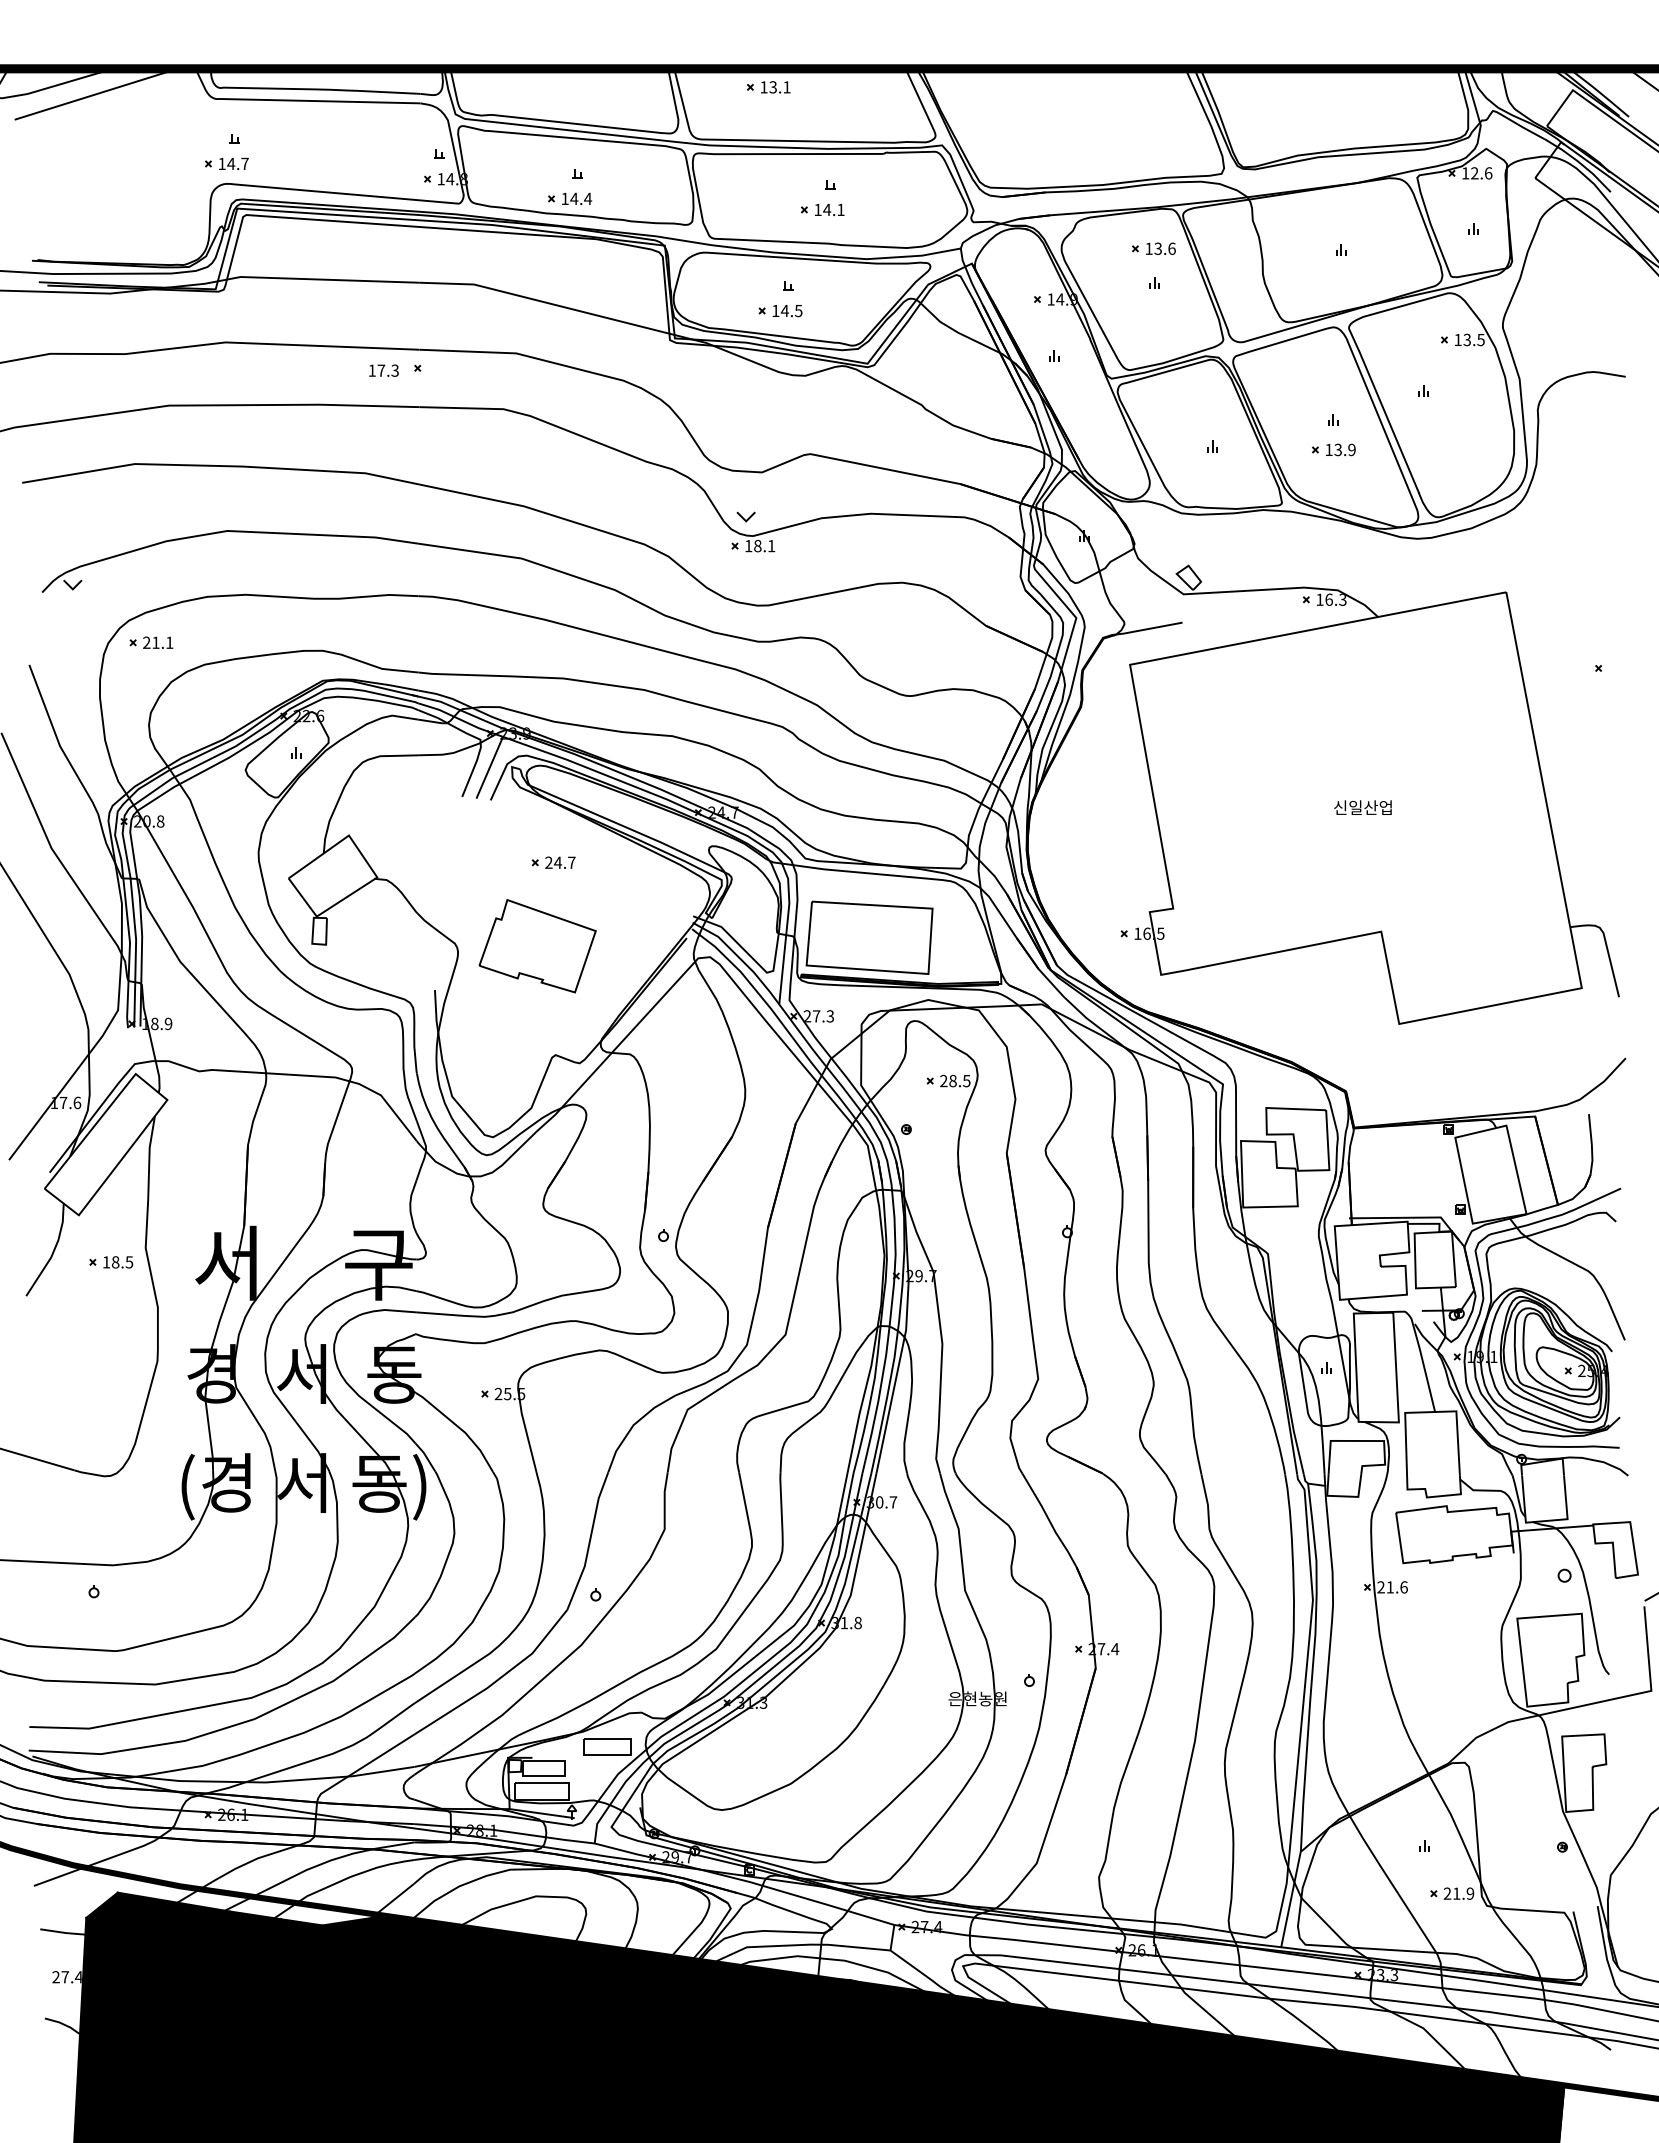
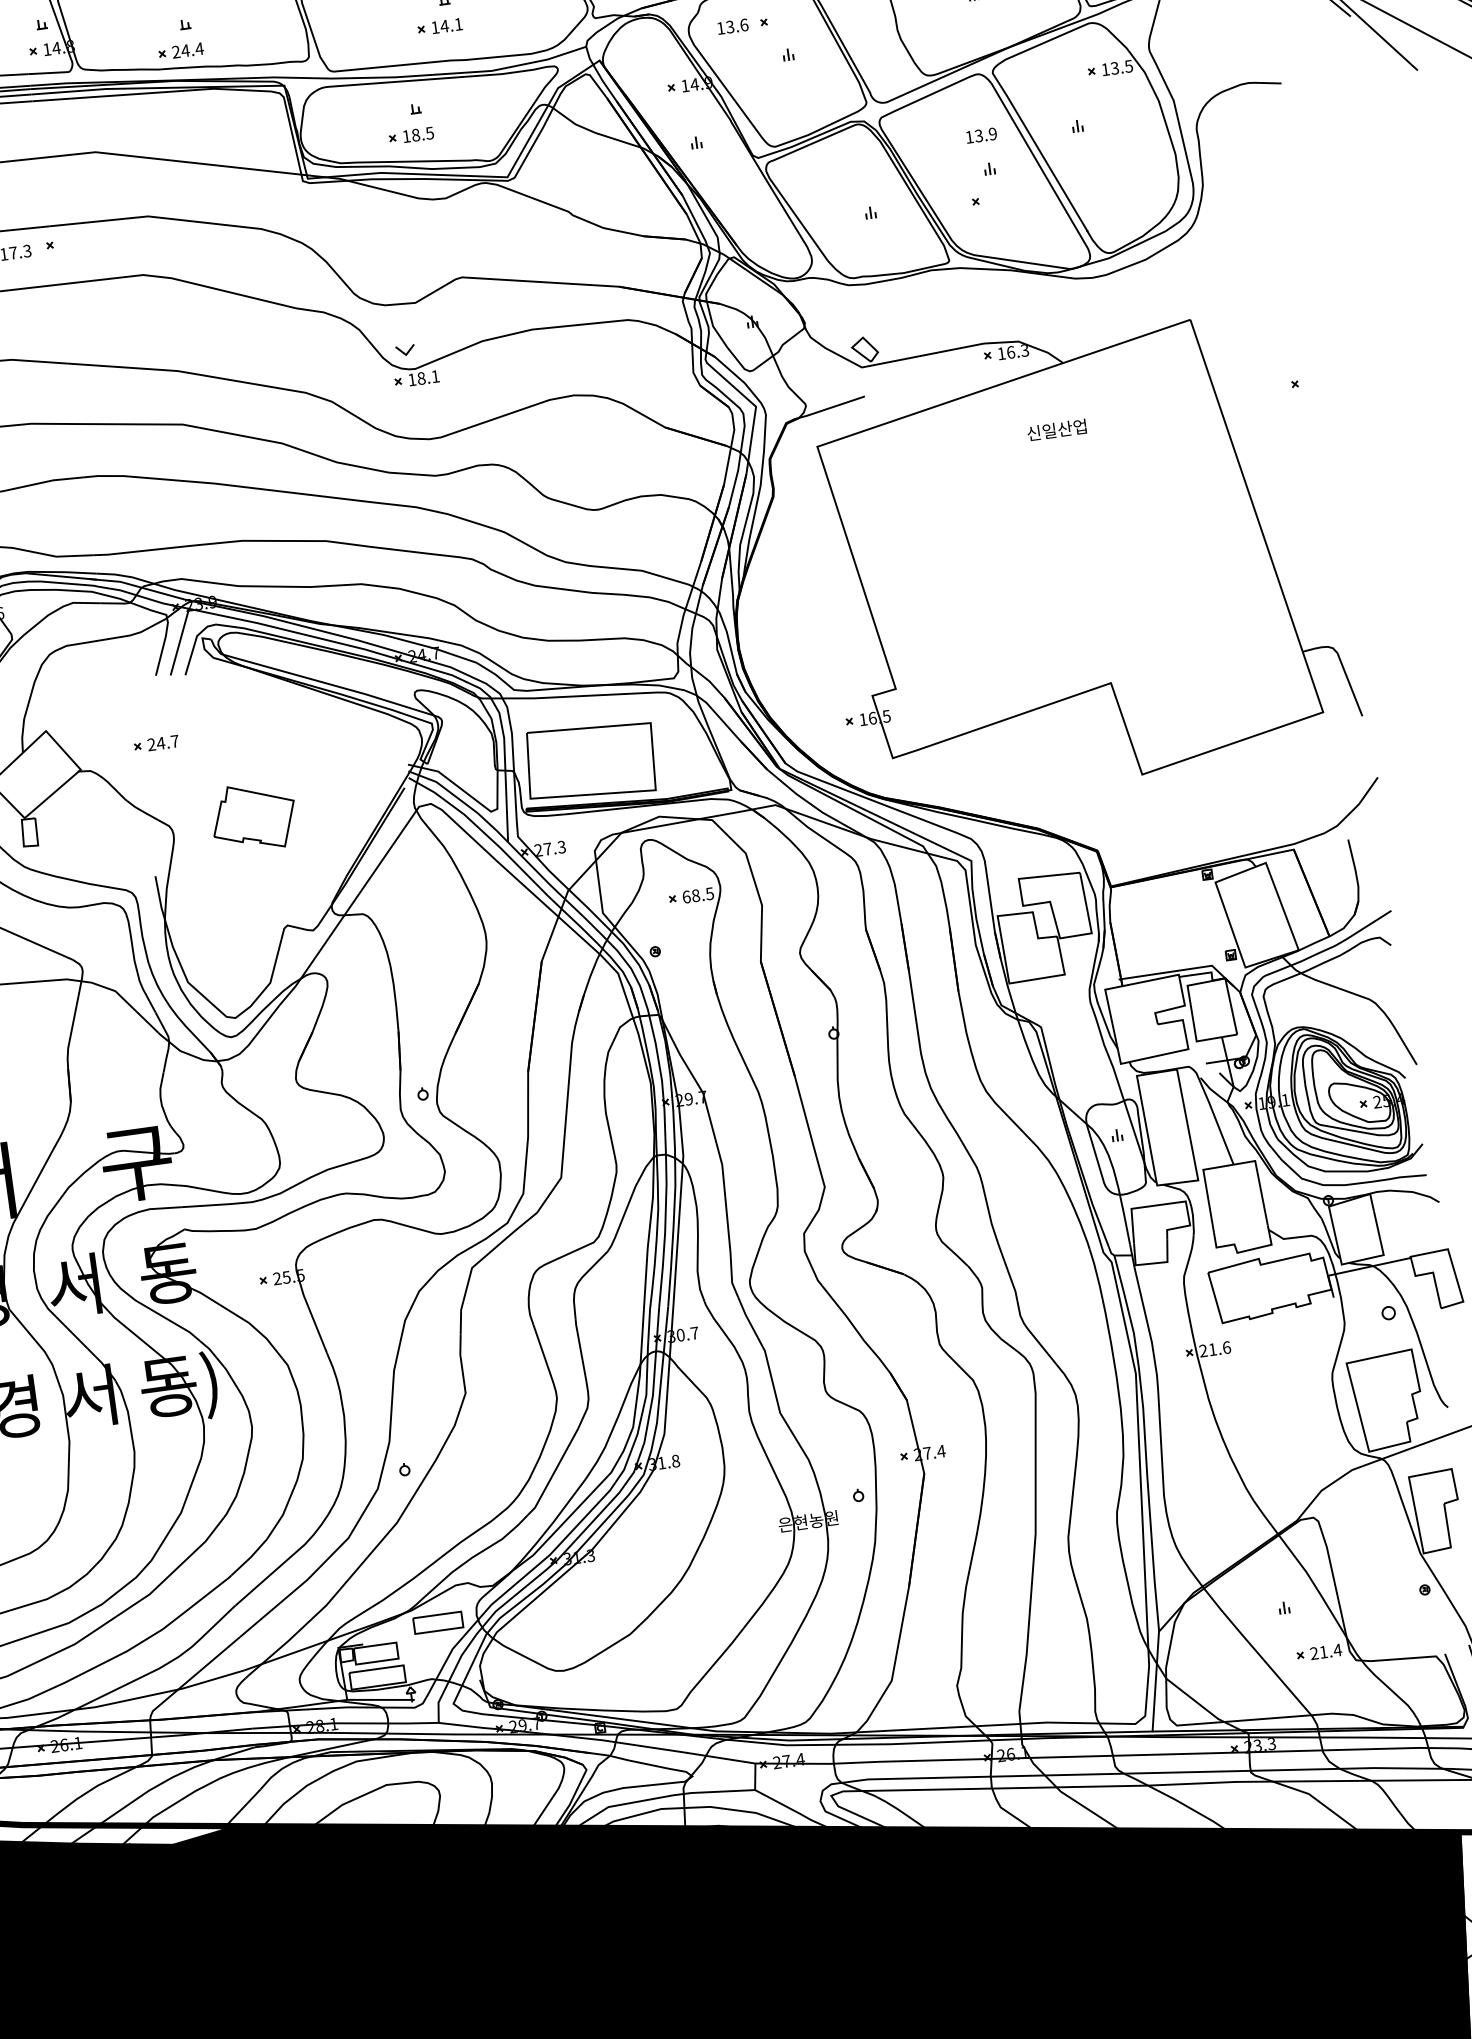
text: (564, 198) -> (175, 51), 14.4 -> 24.4
text: (1160, 248) -> (732, 26), moved
text: (784, 310) -> (415, 134), 14.5 -> 18.5
text: (1340, 449) -> (981, 135), moved
text: (1362, 807) -> (1056, 429), moved
part: (553, 862) -> (156, 743), moved
part: (537, 946) -> (253, 817), size x0.7
text: (943, 1080) -> (686, 896), 28.5 -> 68.5
text: (1470, 1893) -> (1337, 1650), 21.9 -> 21.4

